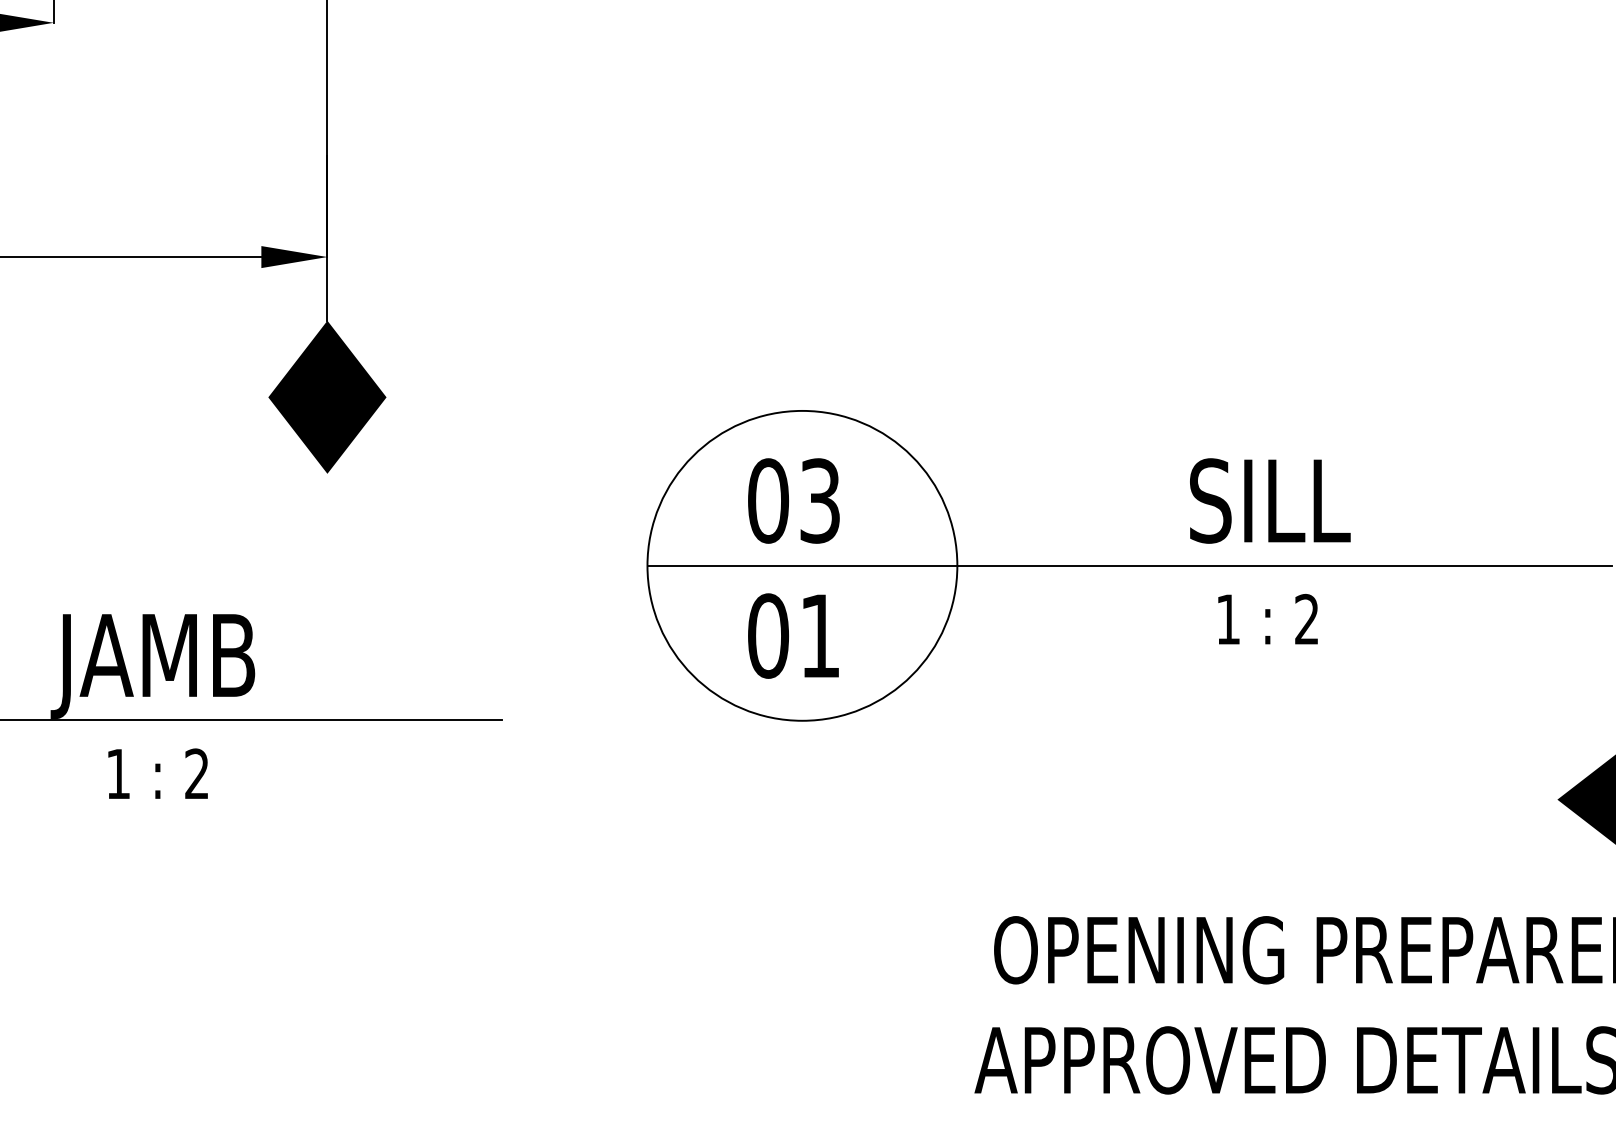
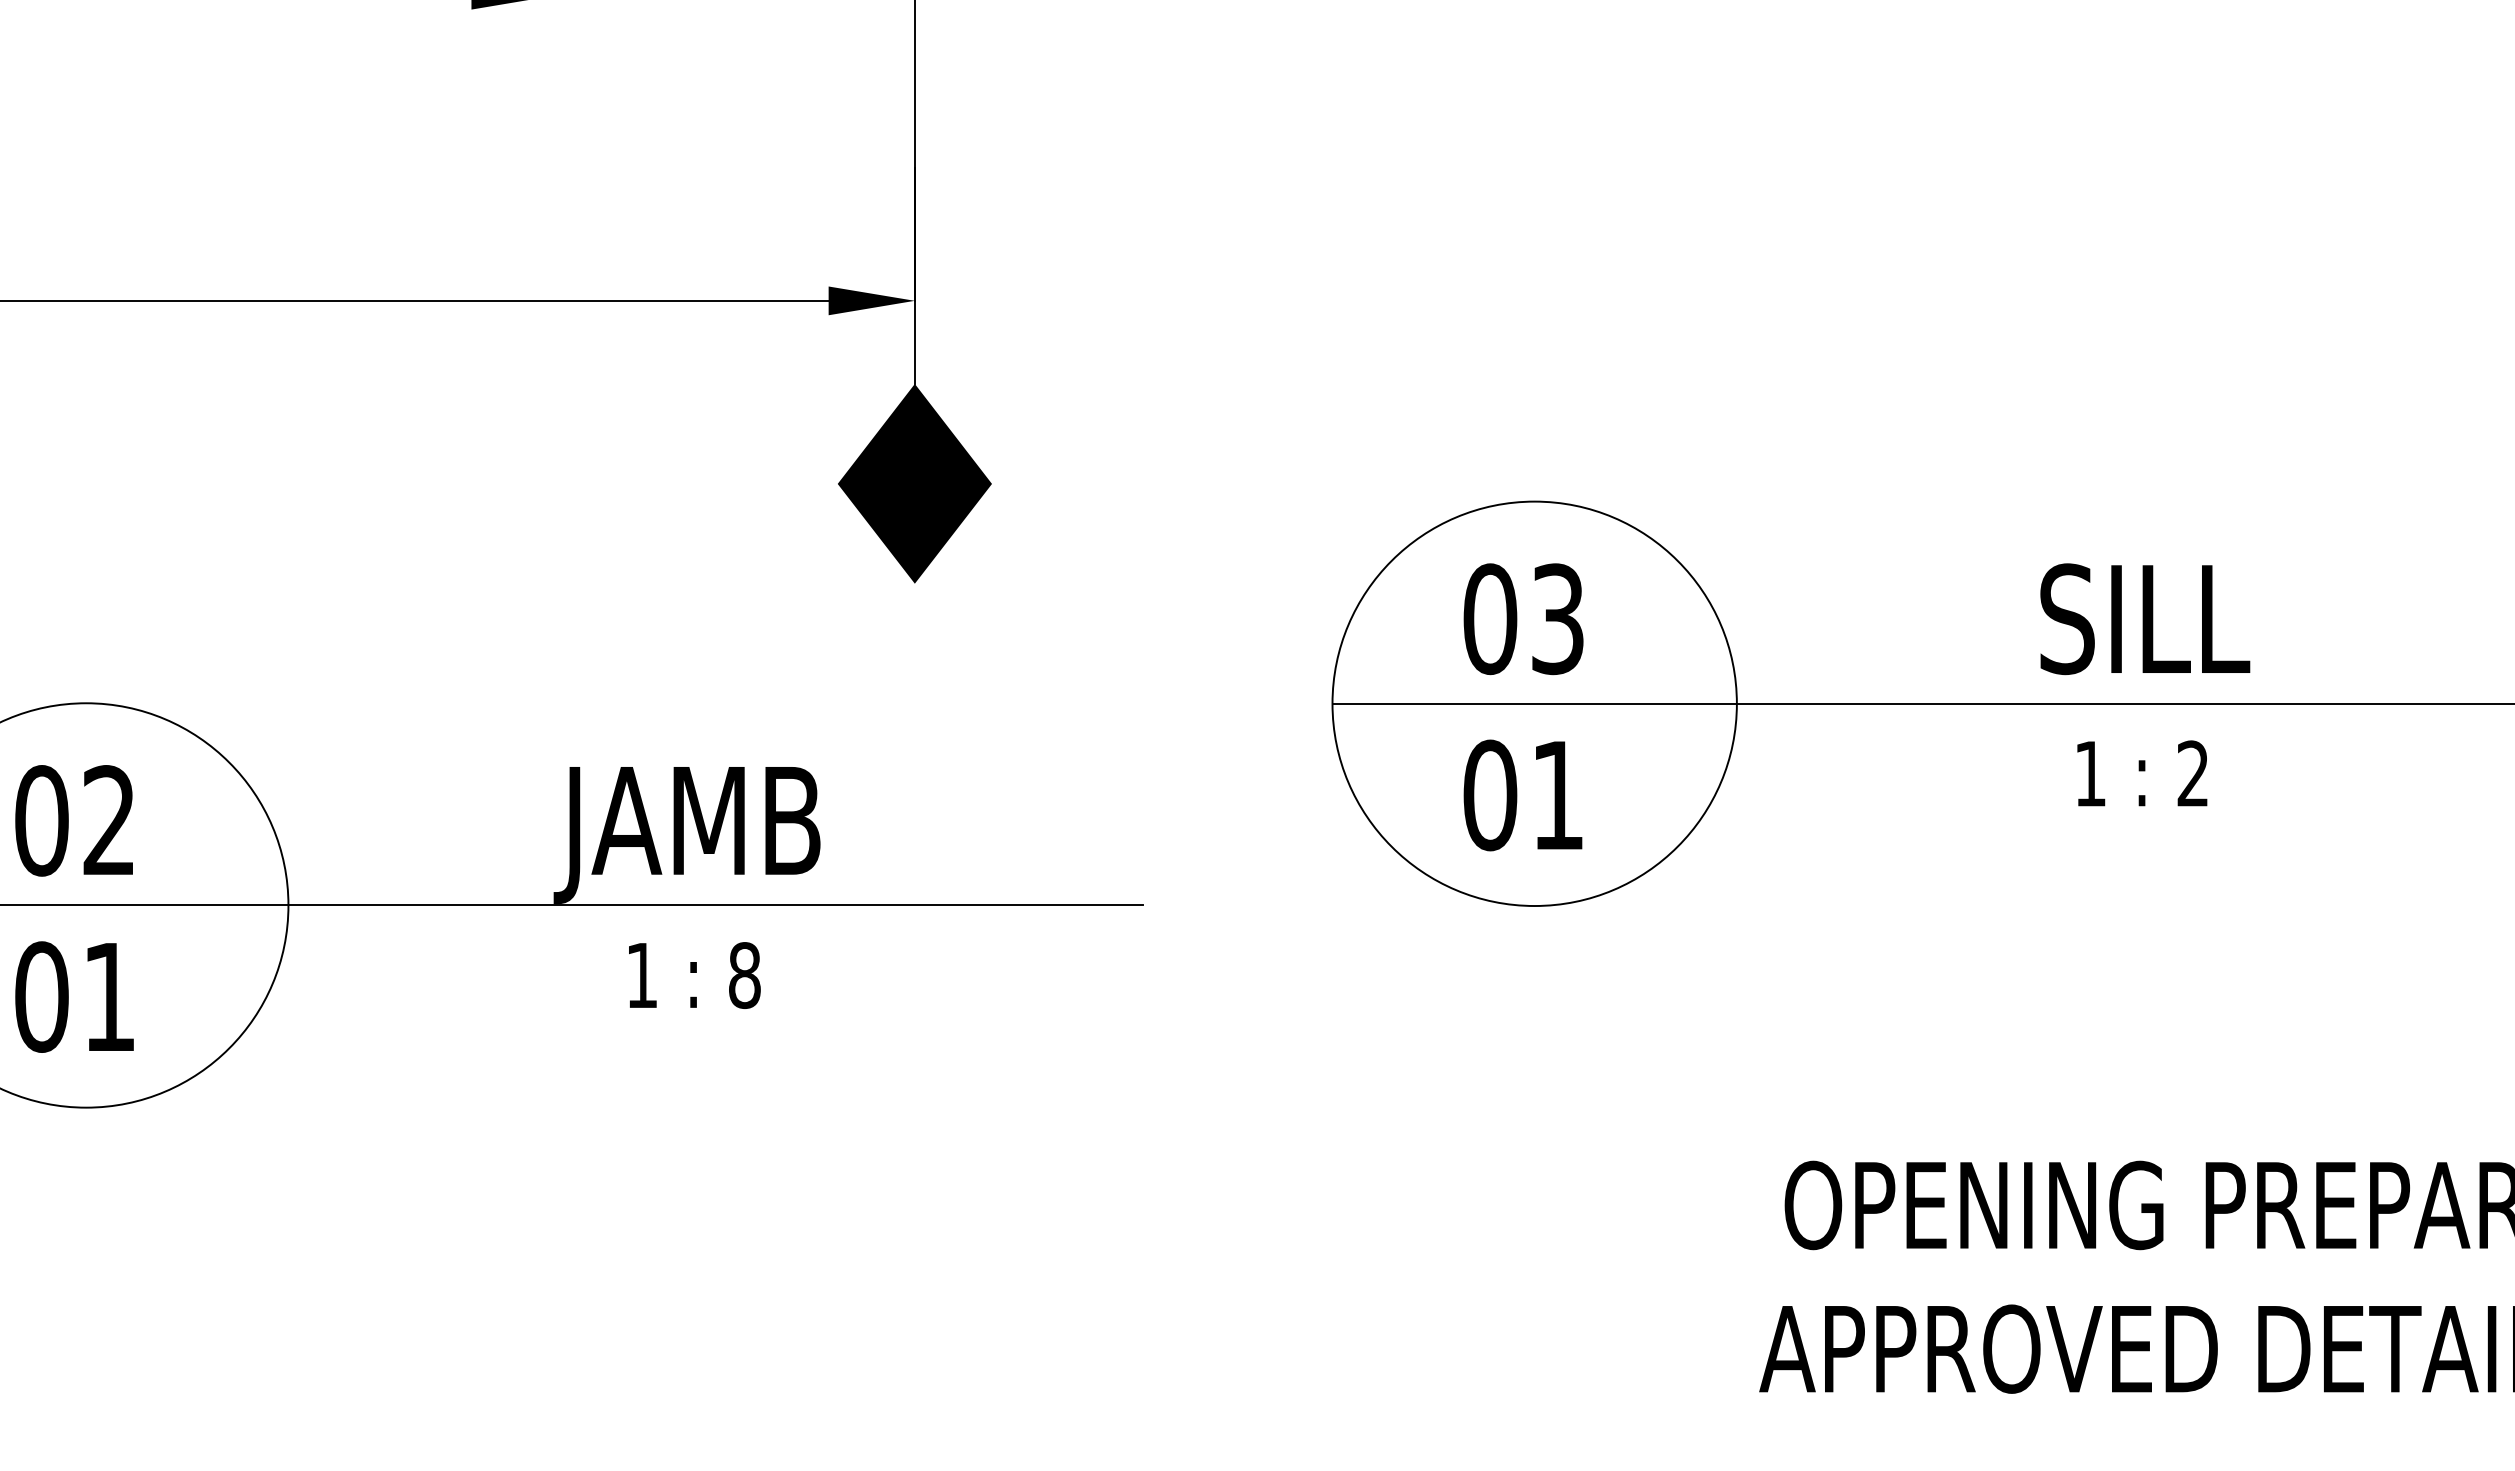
text: (196, 774) -> (744, 975), 2 -> 8

